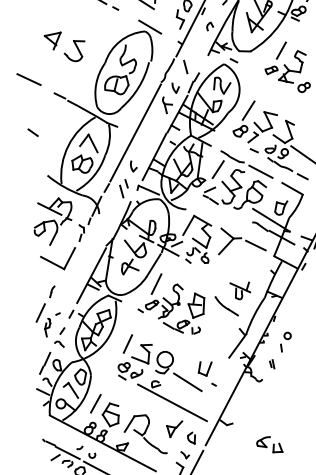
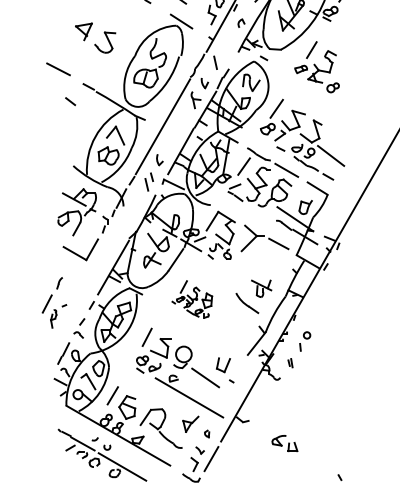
line: (33, 132) -> (70, 101), moved
part: (171, 304) -> (192, 299), size x0.6
part: (47, 311) -> (54, 302), moved
part: (190, 437) -> (206, 433), size x0.6

